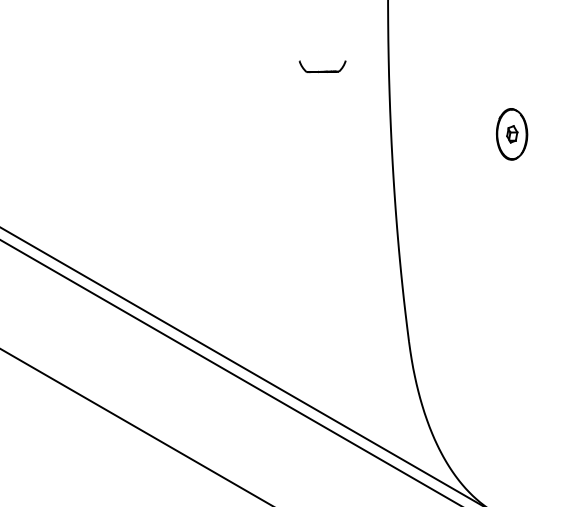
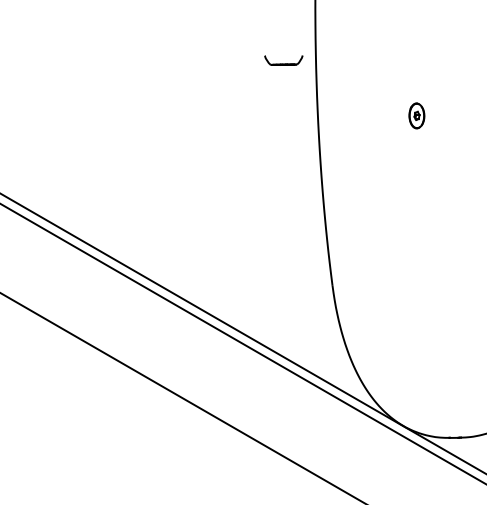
part: (322, 66) -> (283, 60), moved
part: (511, 133) -> (416, 115), size x0.6

